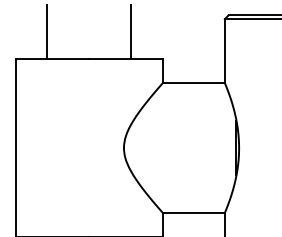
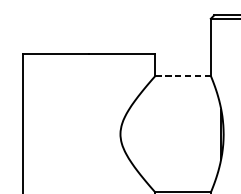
line: (47, 31) -> (51, 29), removed
line: (131, 31) -> (127, 29), removed
line: (193, 83) -> (182, 76), solid -> dashed

